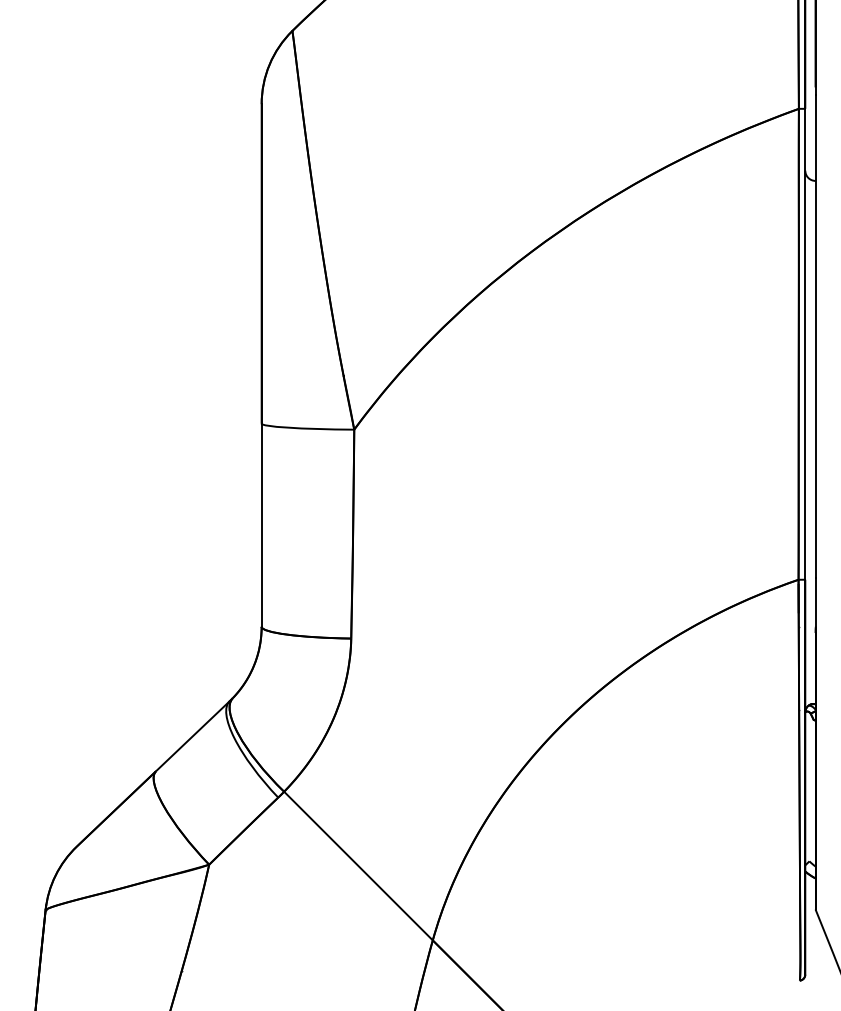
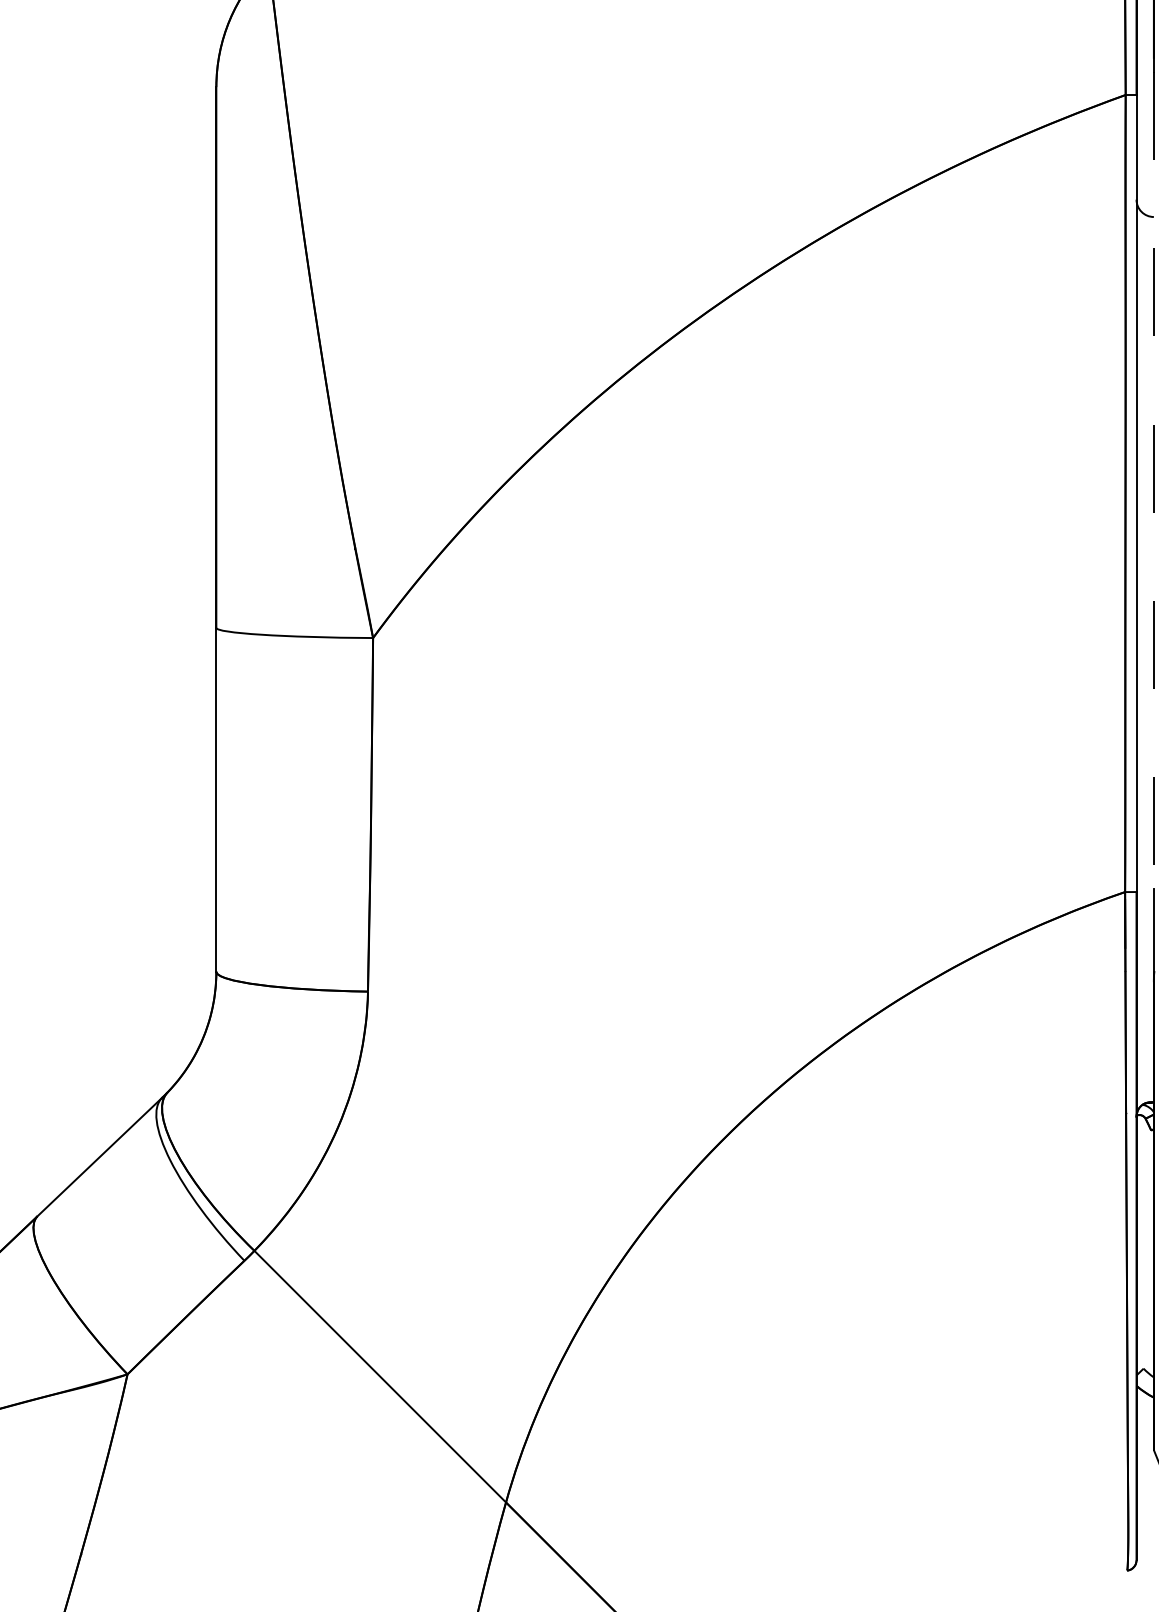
line: (815, 336) -> (1153, 480), solid -> dashed

